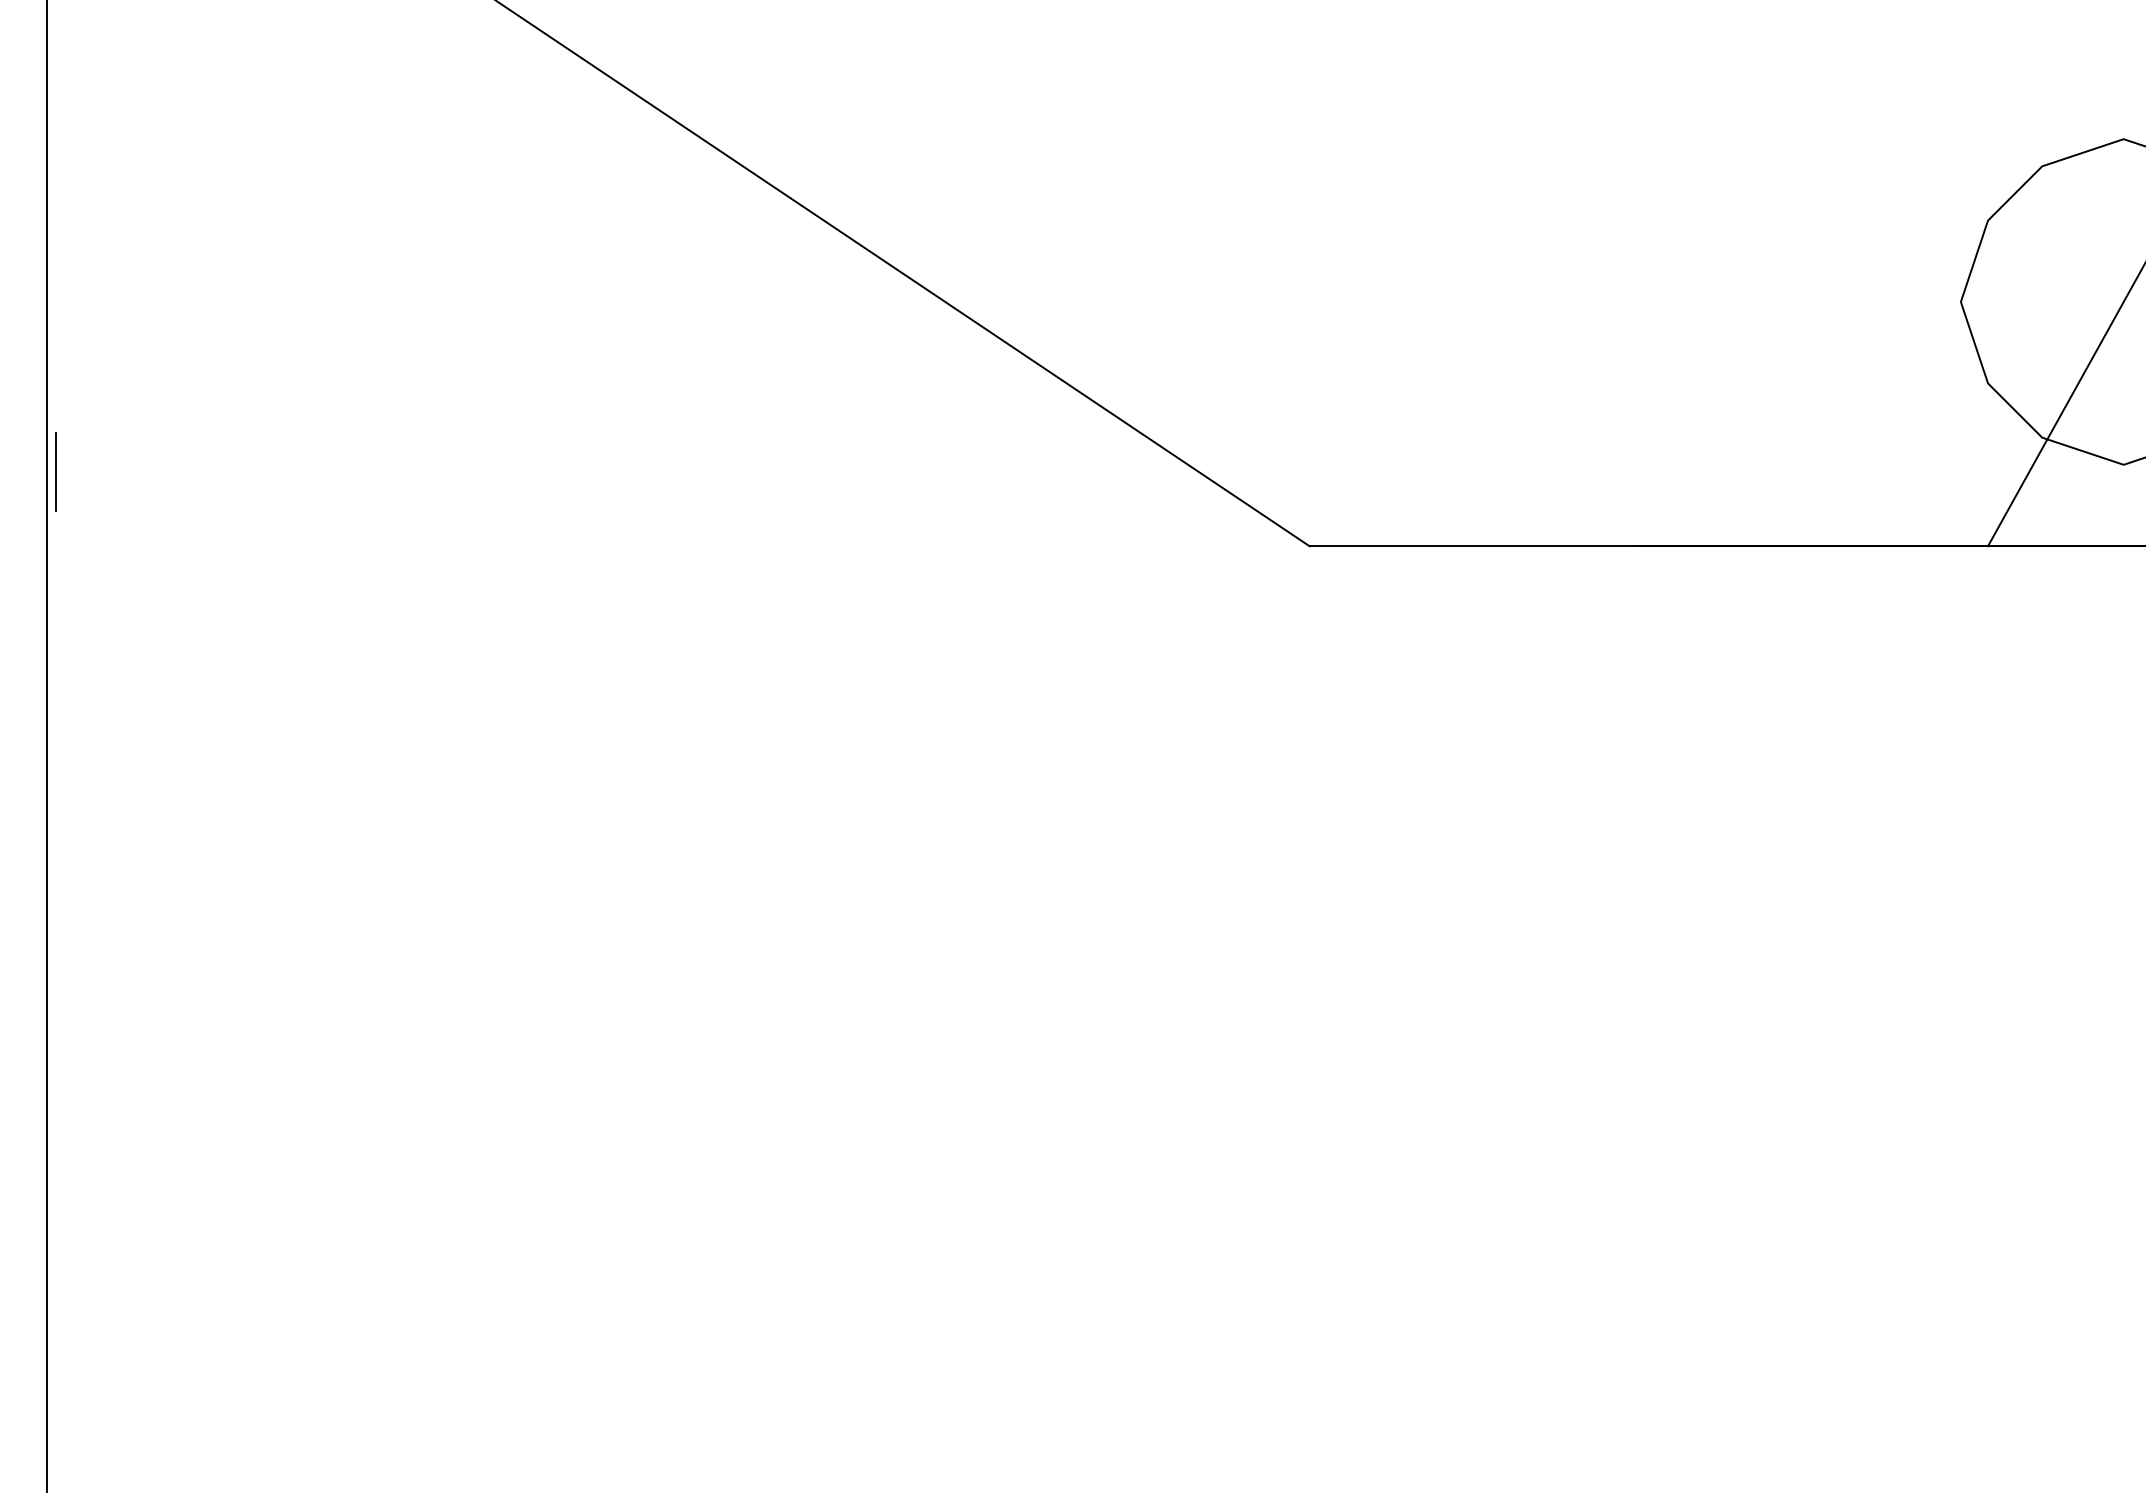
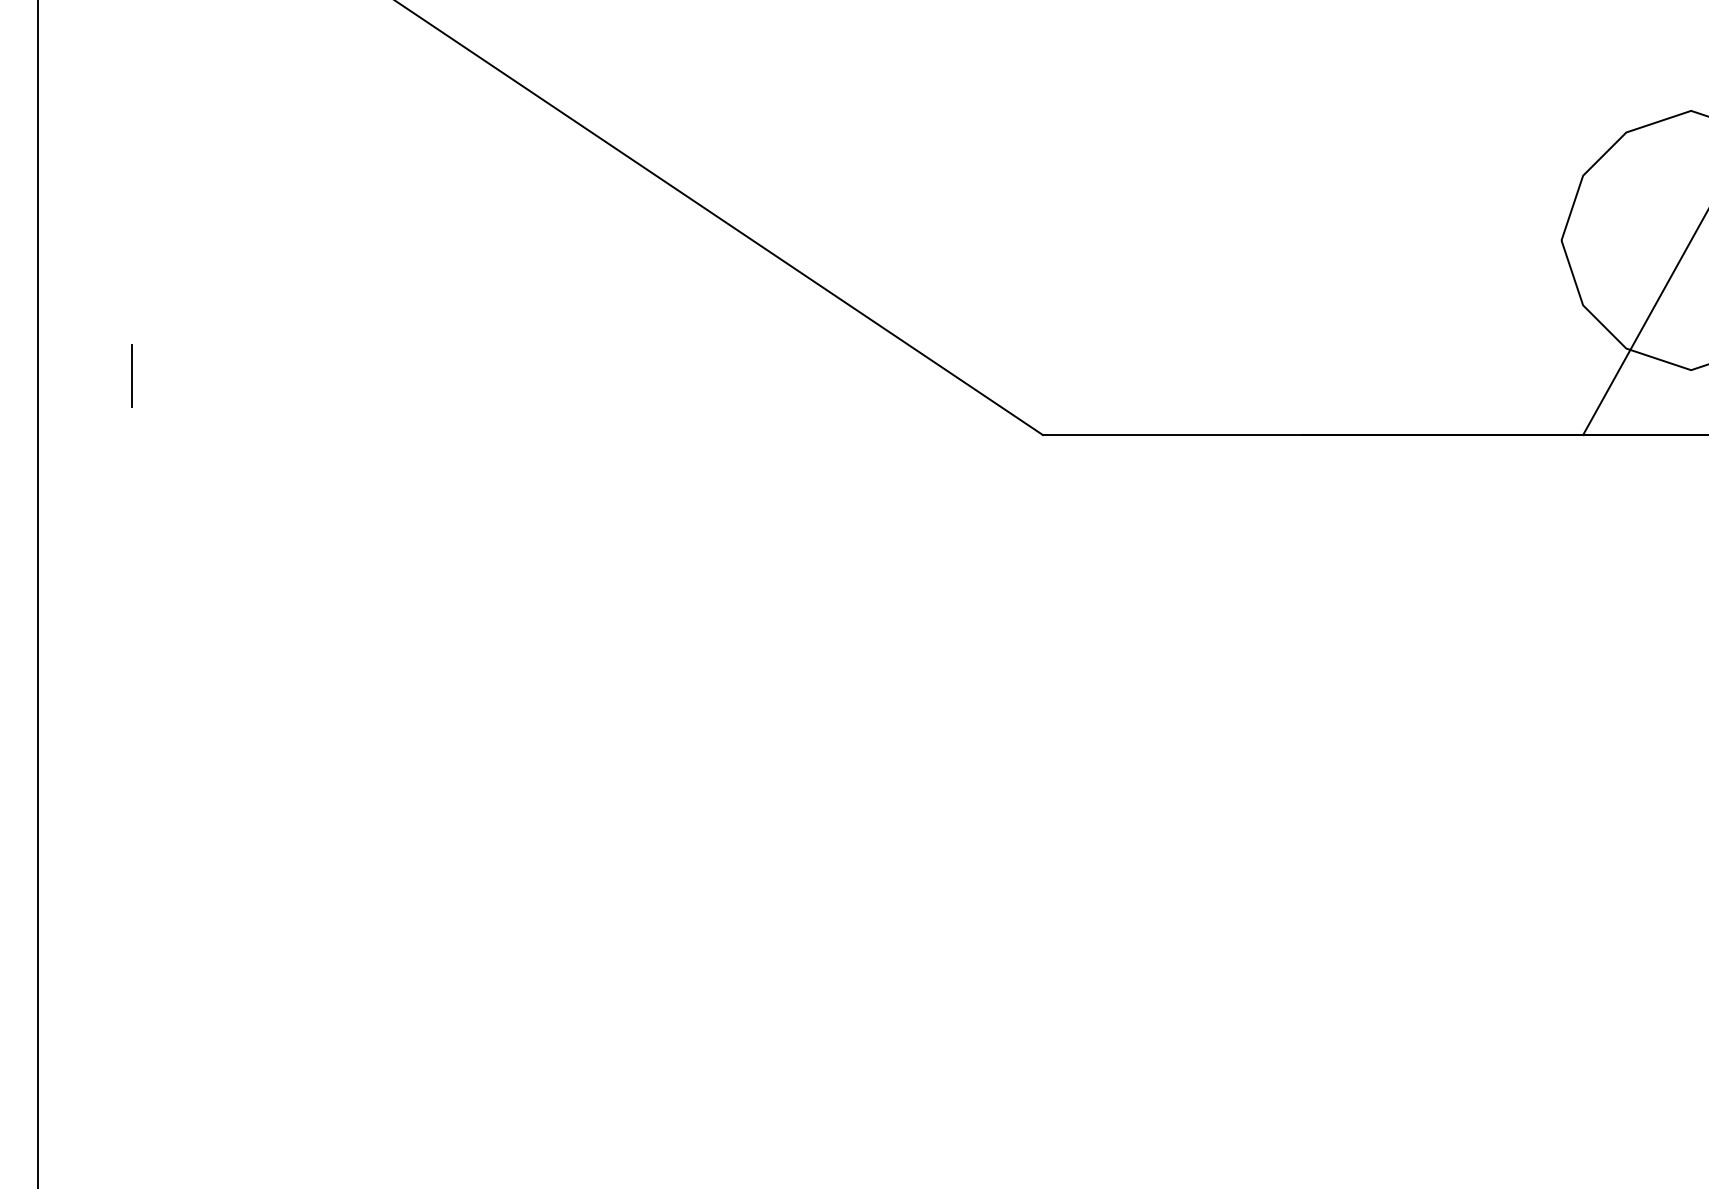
line: (55, 471) -> (131, 375), moved

